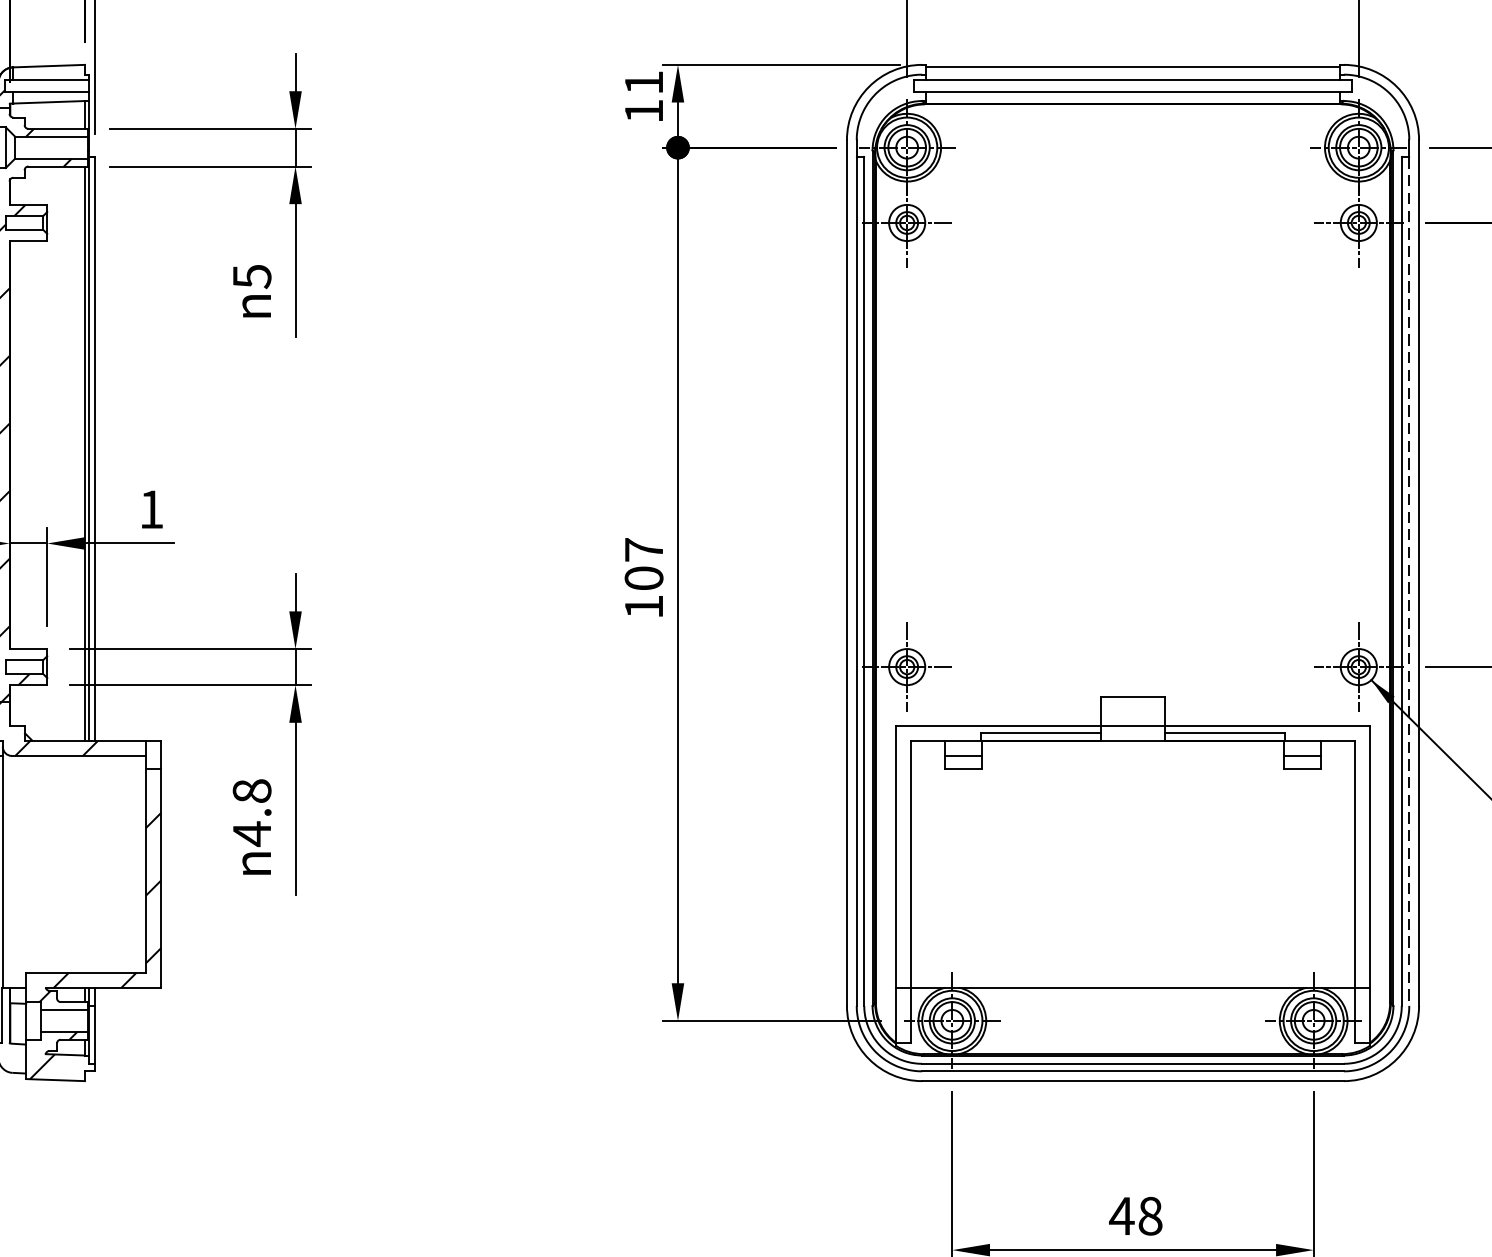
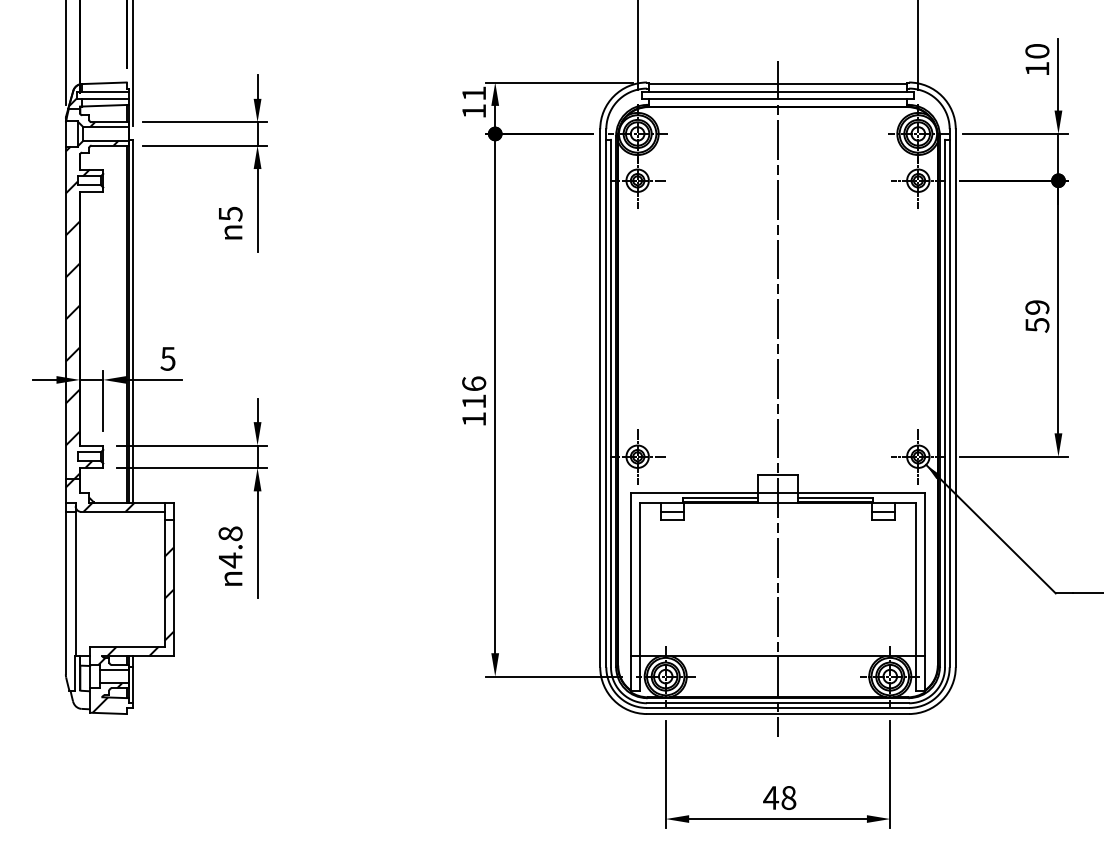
text: (150, 509) -> (167, 358), 1 -> 5
text: (644, 563) -> (474, 392), 107 -> 116
line: (1133, 573) -> (778, 398), added
line: (1408, 581) -> (949, 403), dashed -> solid

